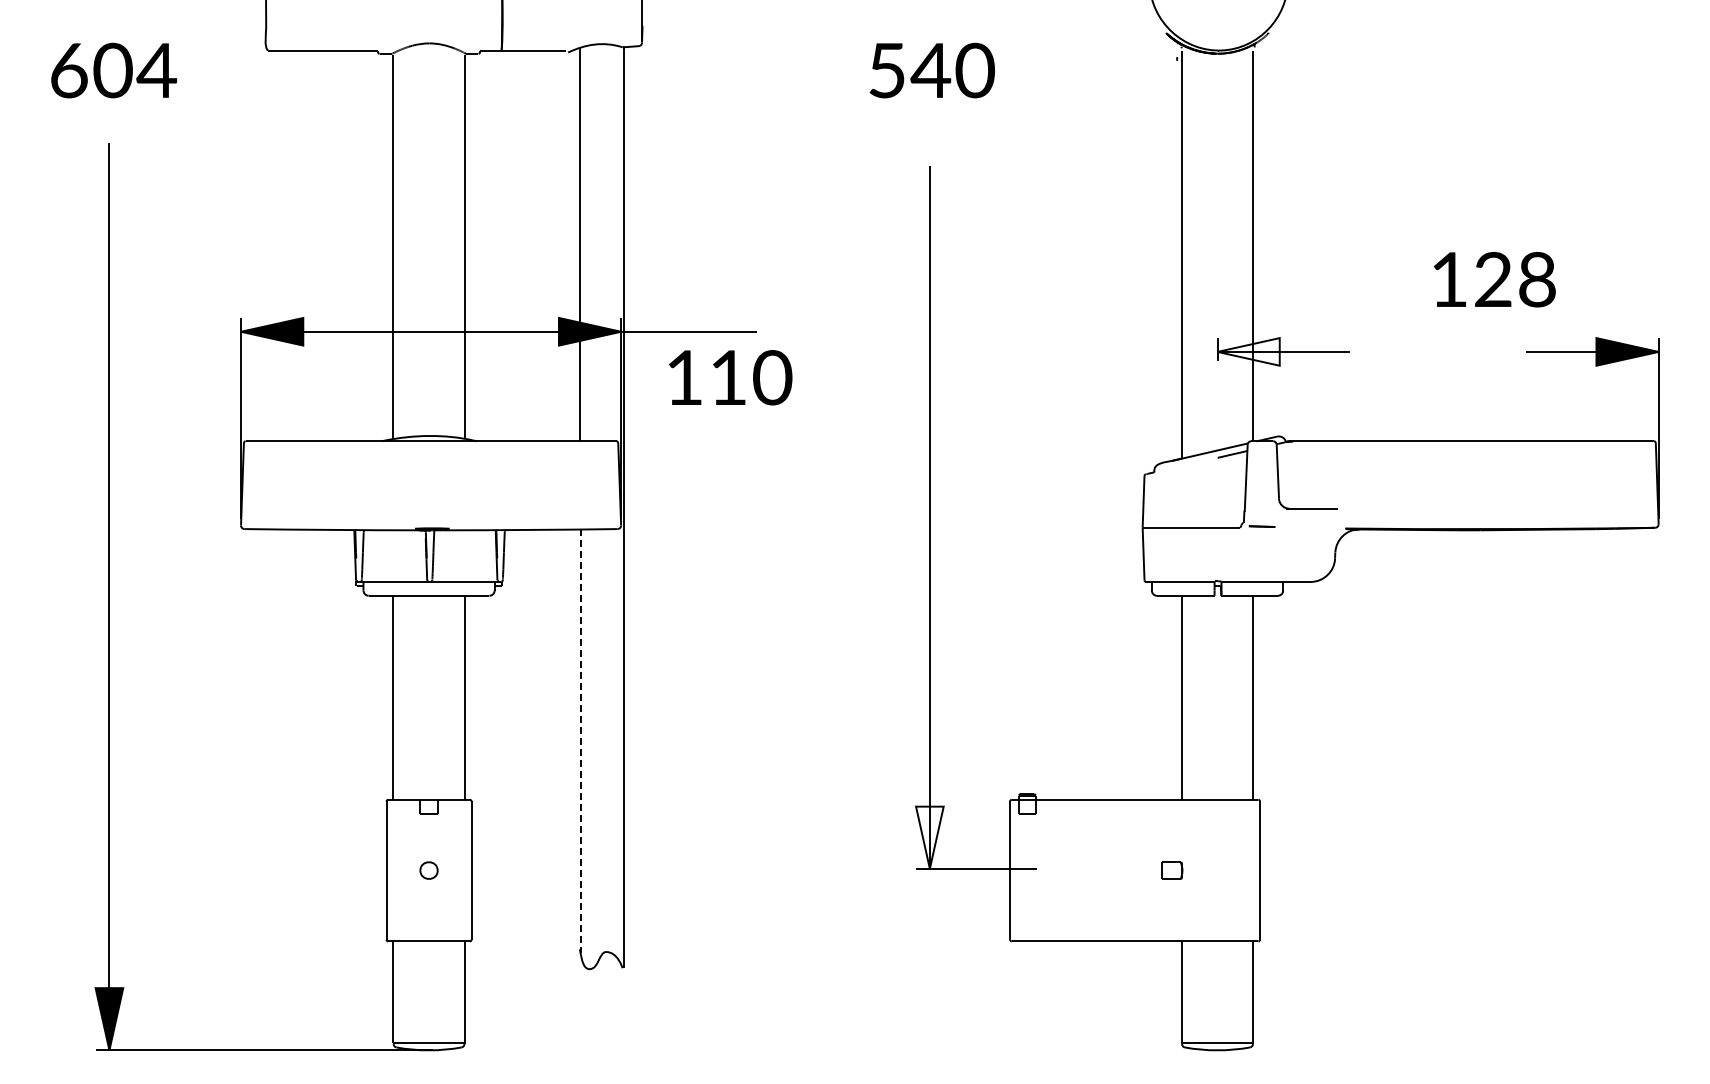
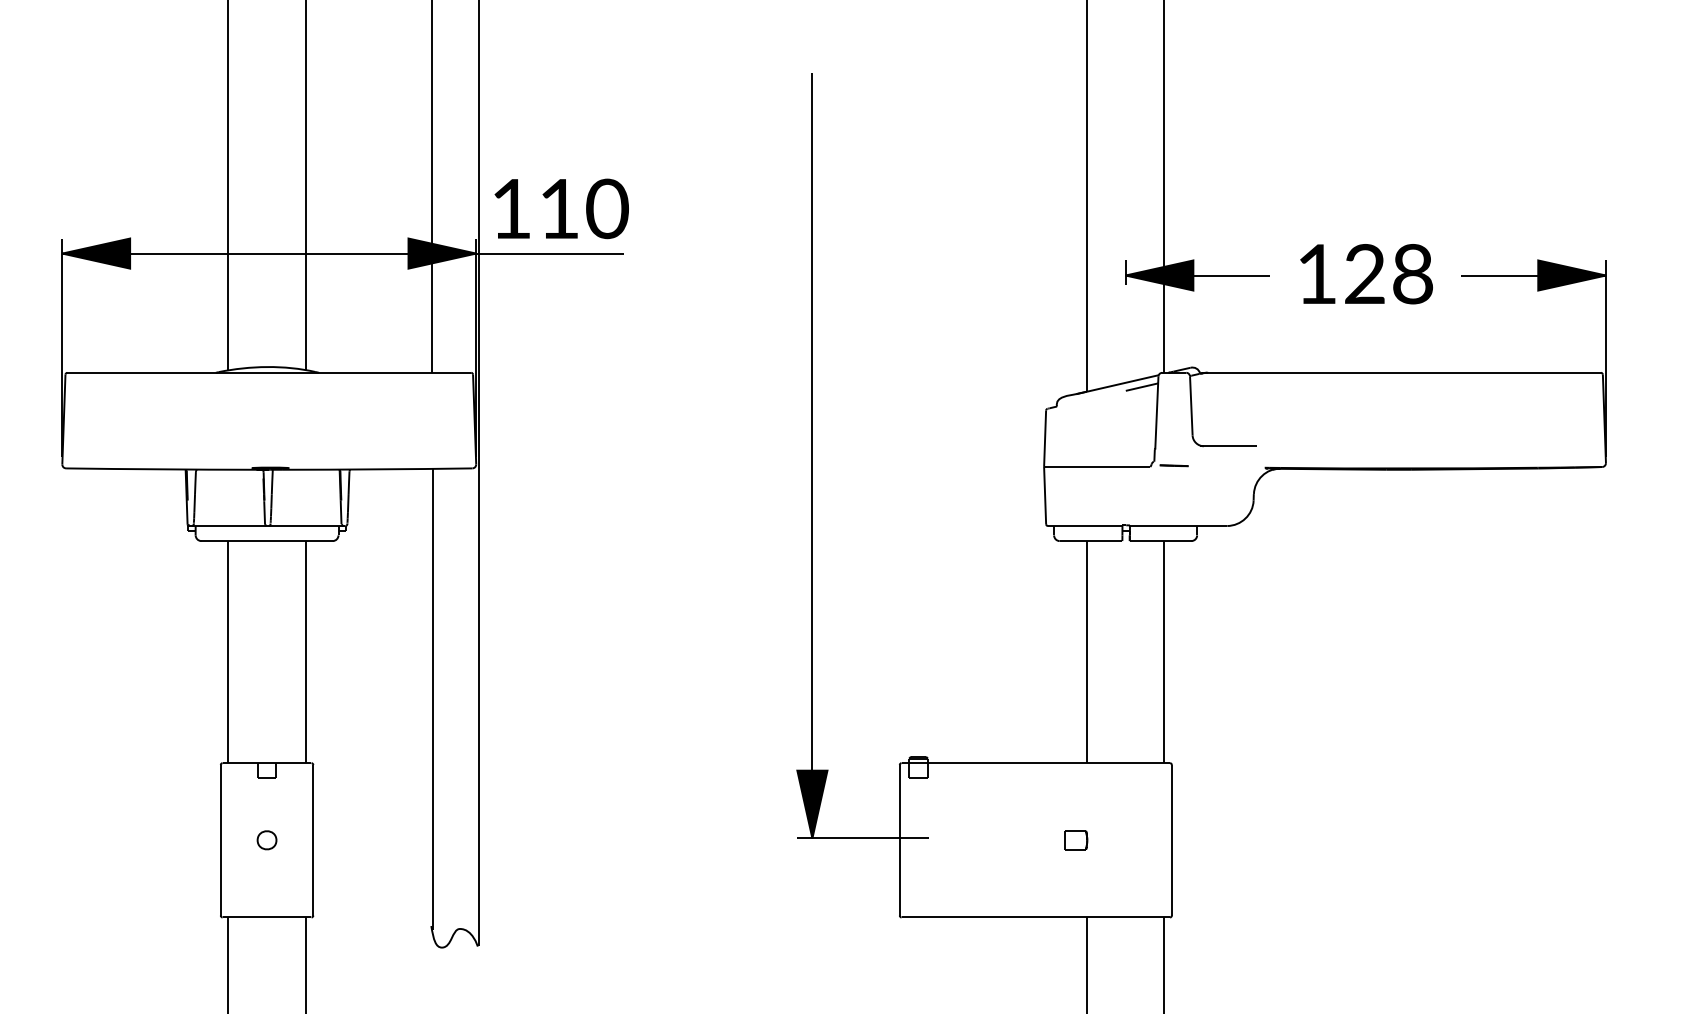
text: (1494, 279) -> (1366, 273), moved
fill: (1248, 351) -> (1159, 275), added
text: (730, 377) -> (561, 208), moved
line: (581, 741) -> (433, 699), dashed -> solid
fill: (929, 837) -> (811, 804), added

